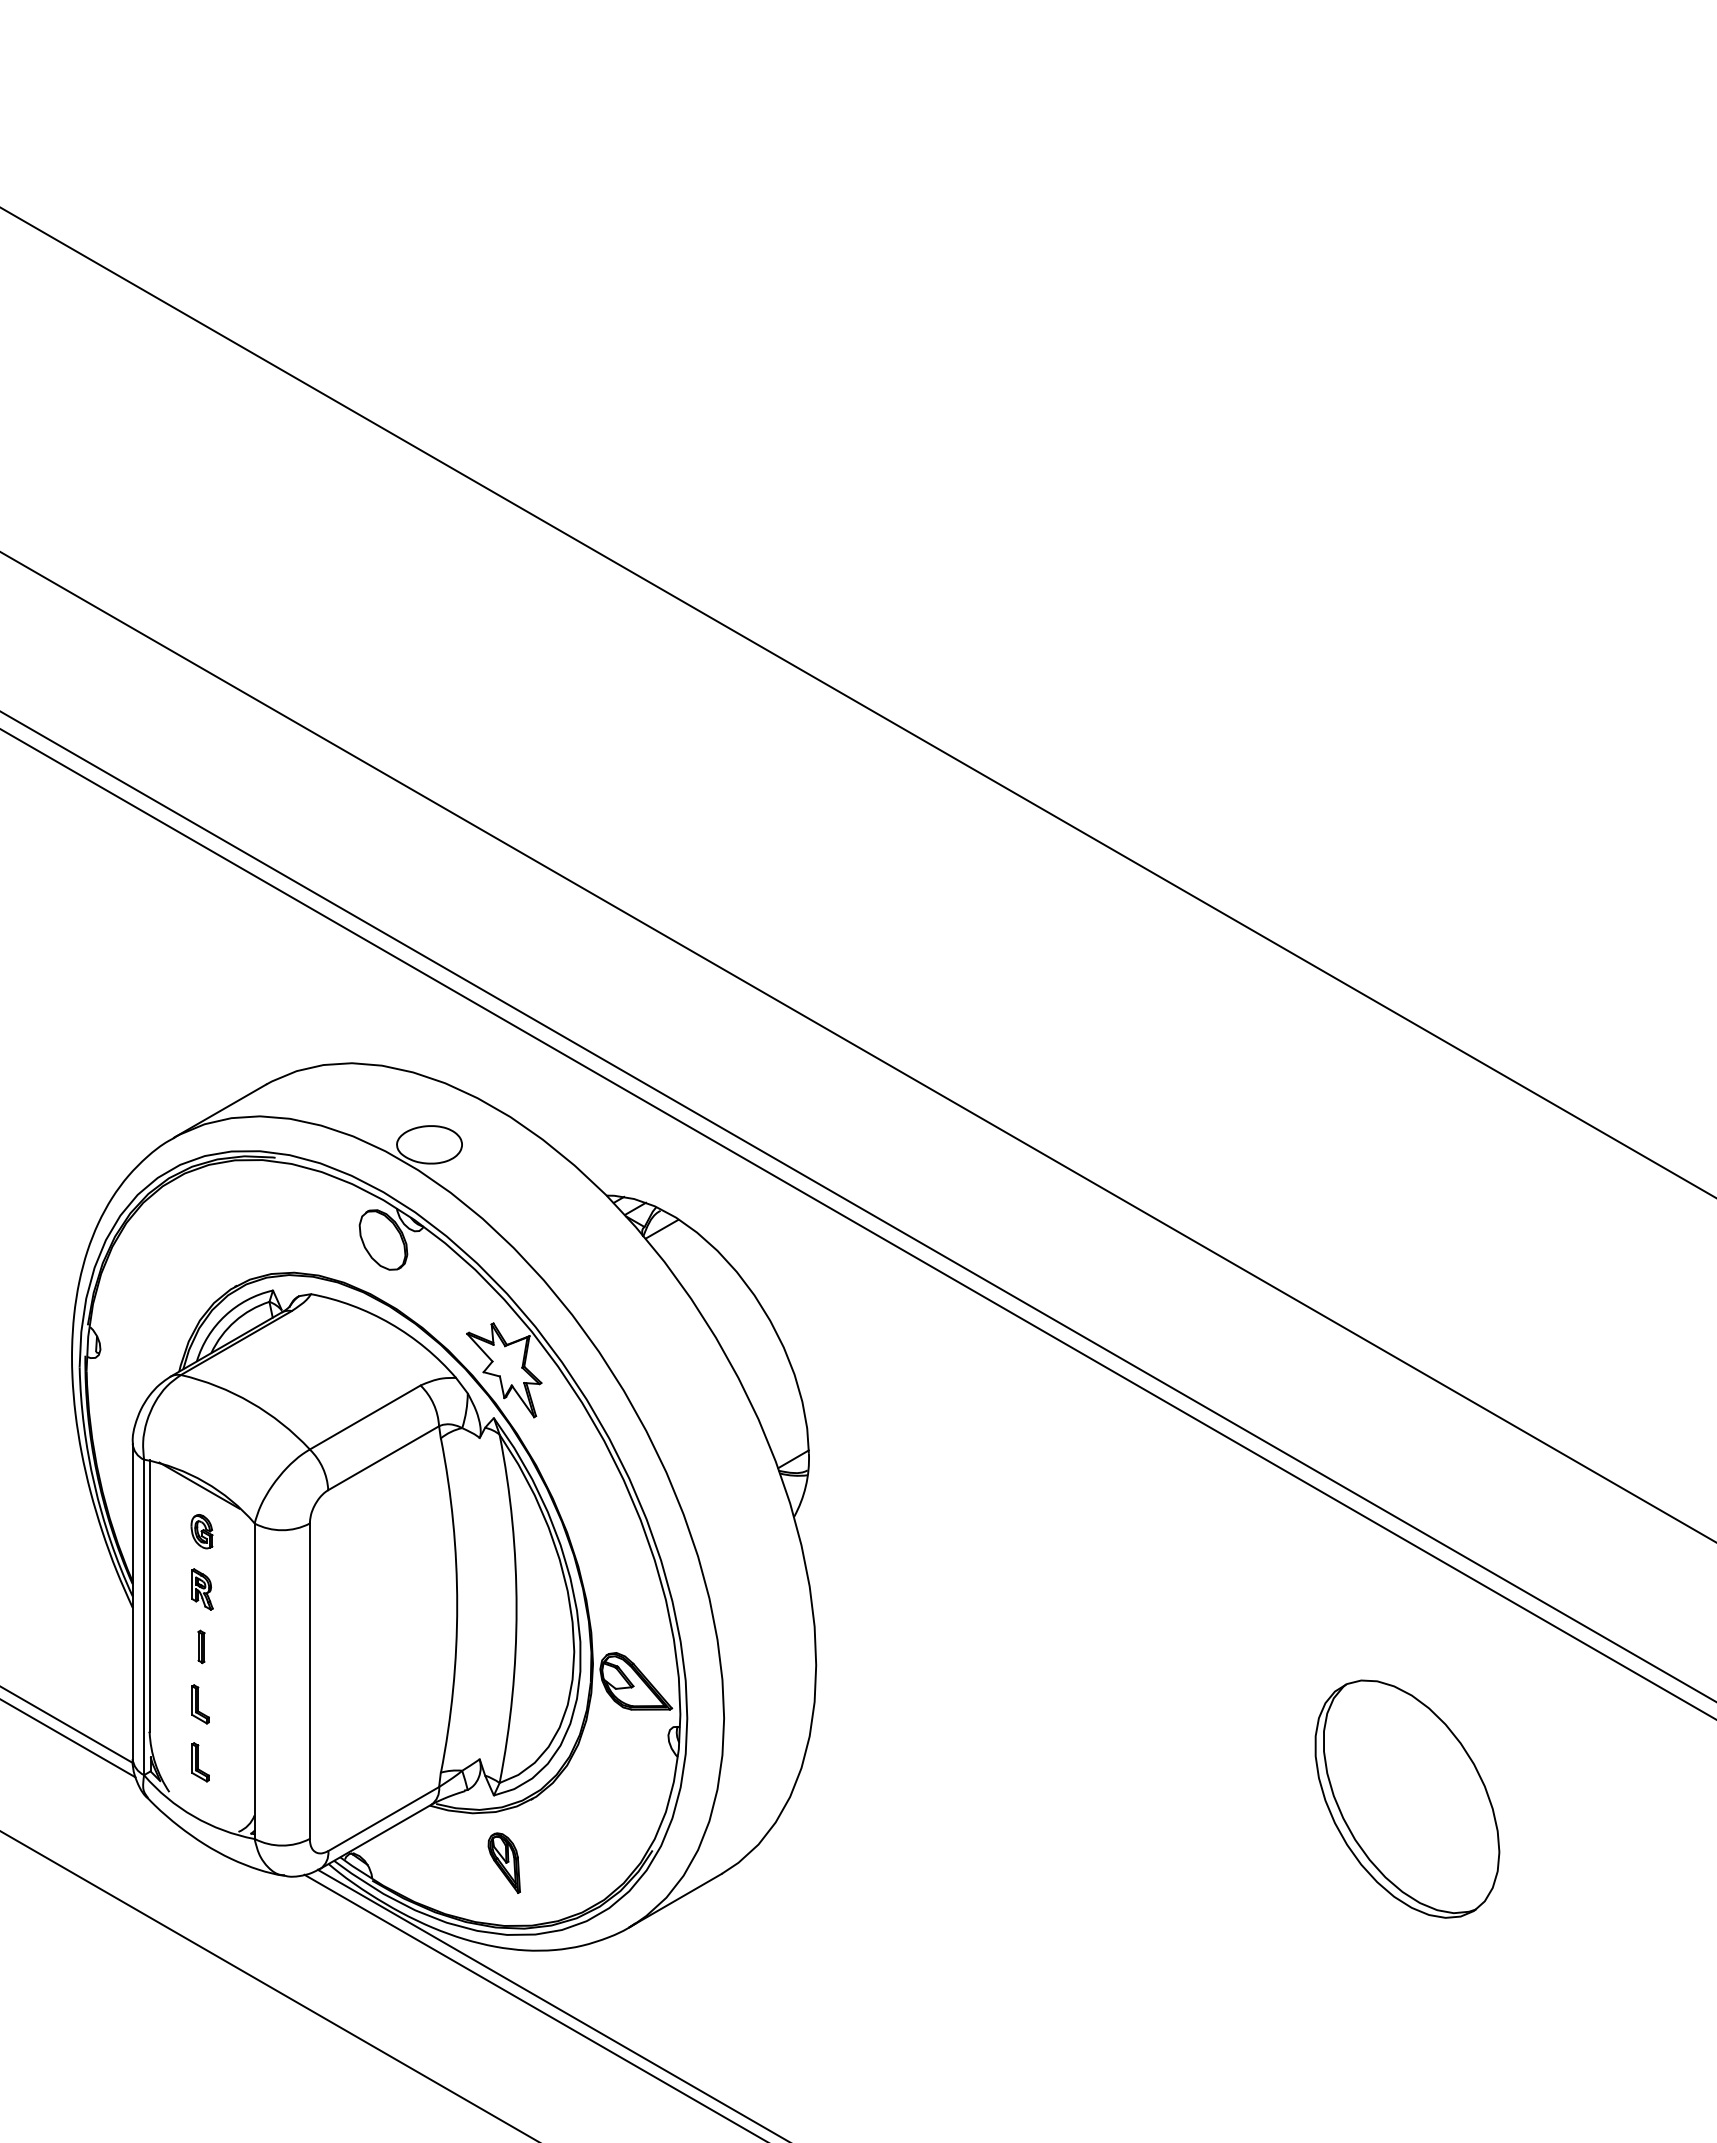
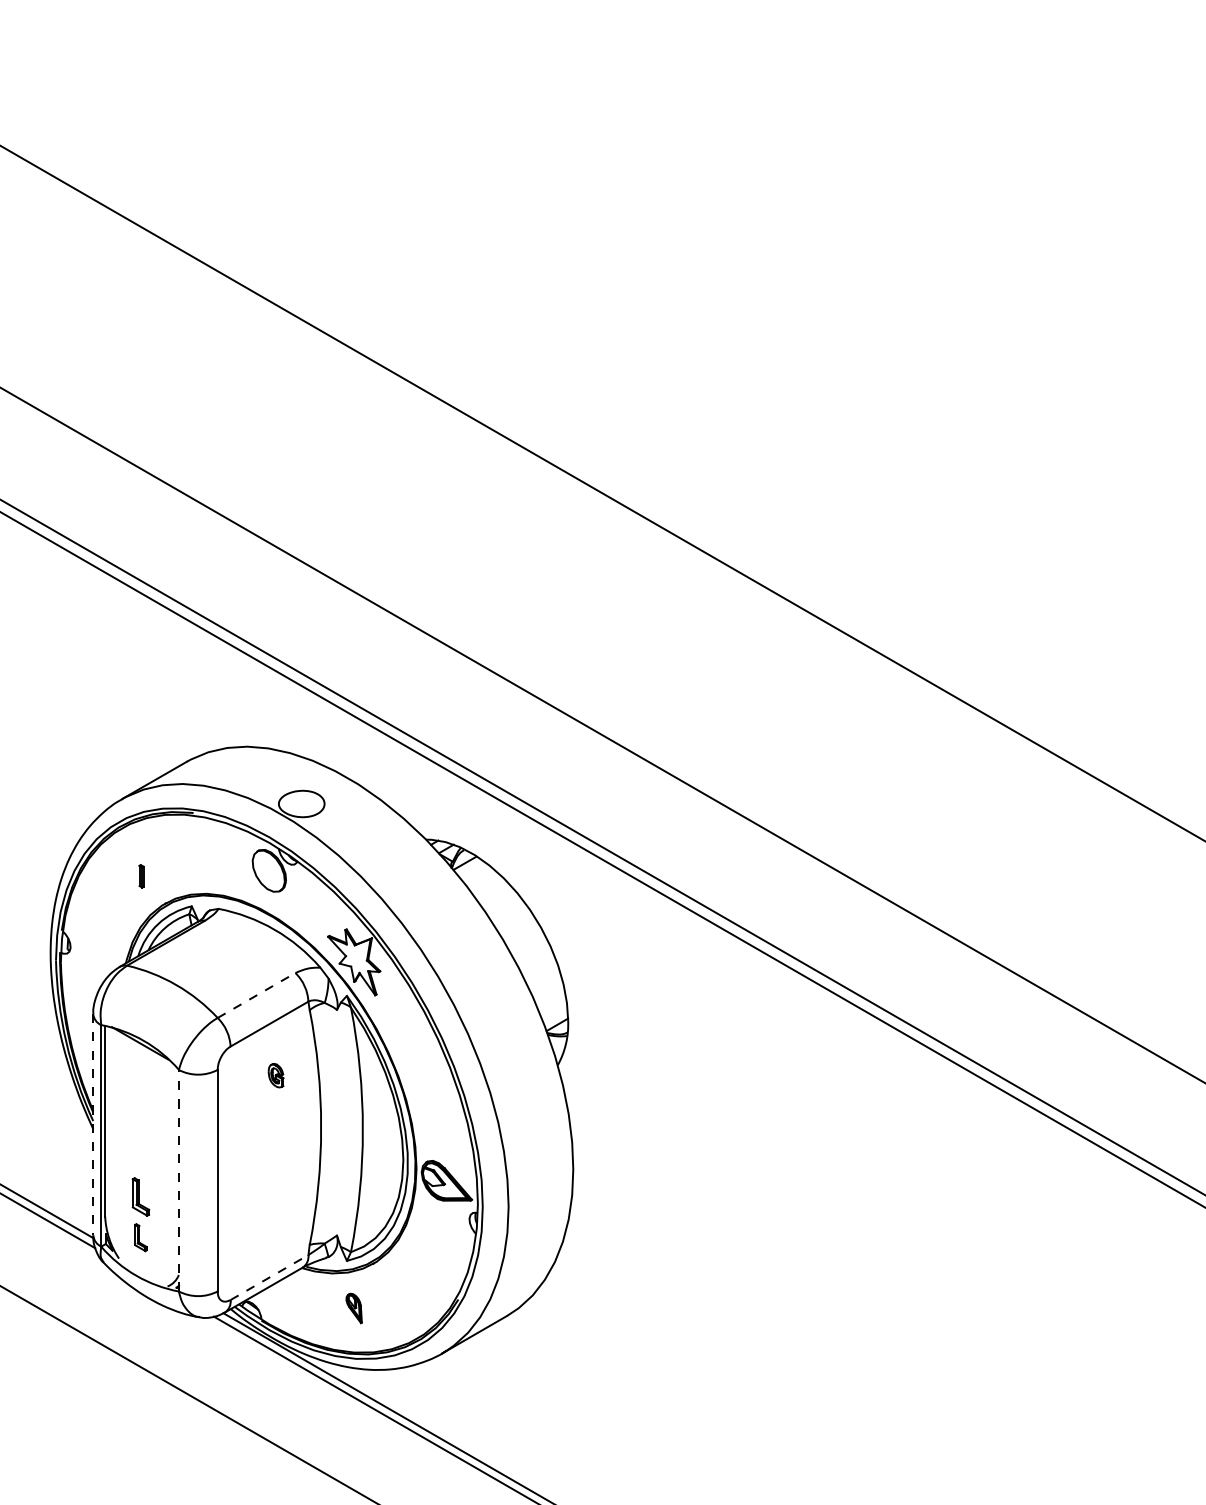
line: (365, 1417) -> (256, 995), solid -> dashed
part: (201, 1531) -> (275, 1075), moved
part: (202, 1589) -> (142, 1116), removed
line: (132, 1601) -> (93, 1124), solid -> dashed
part: (201, 1646) -> (141, 876), moved
line: (254, 1681) -> (178, 1180), solid -> dashed
part: (200, 1704) -> (140, 1197), size x1.4
part: (1407, 1798) -> (988, 1263), removed
line: (383, 1819) -> (269, 1277), solid -> dashed
part: (503, 1862) -> (353, 1308), size x0.7

